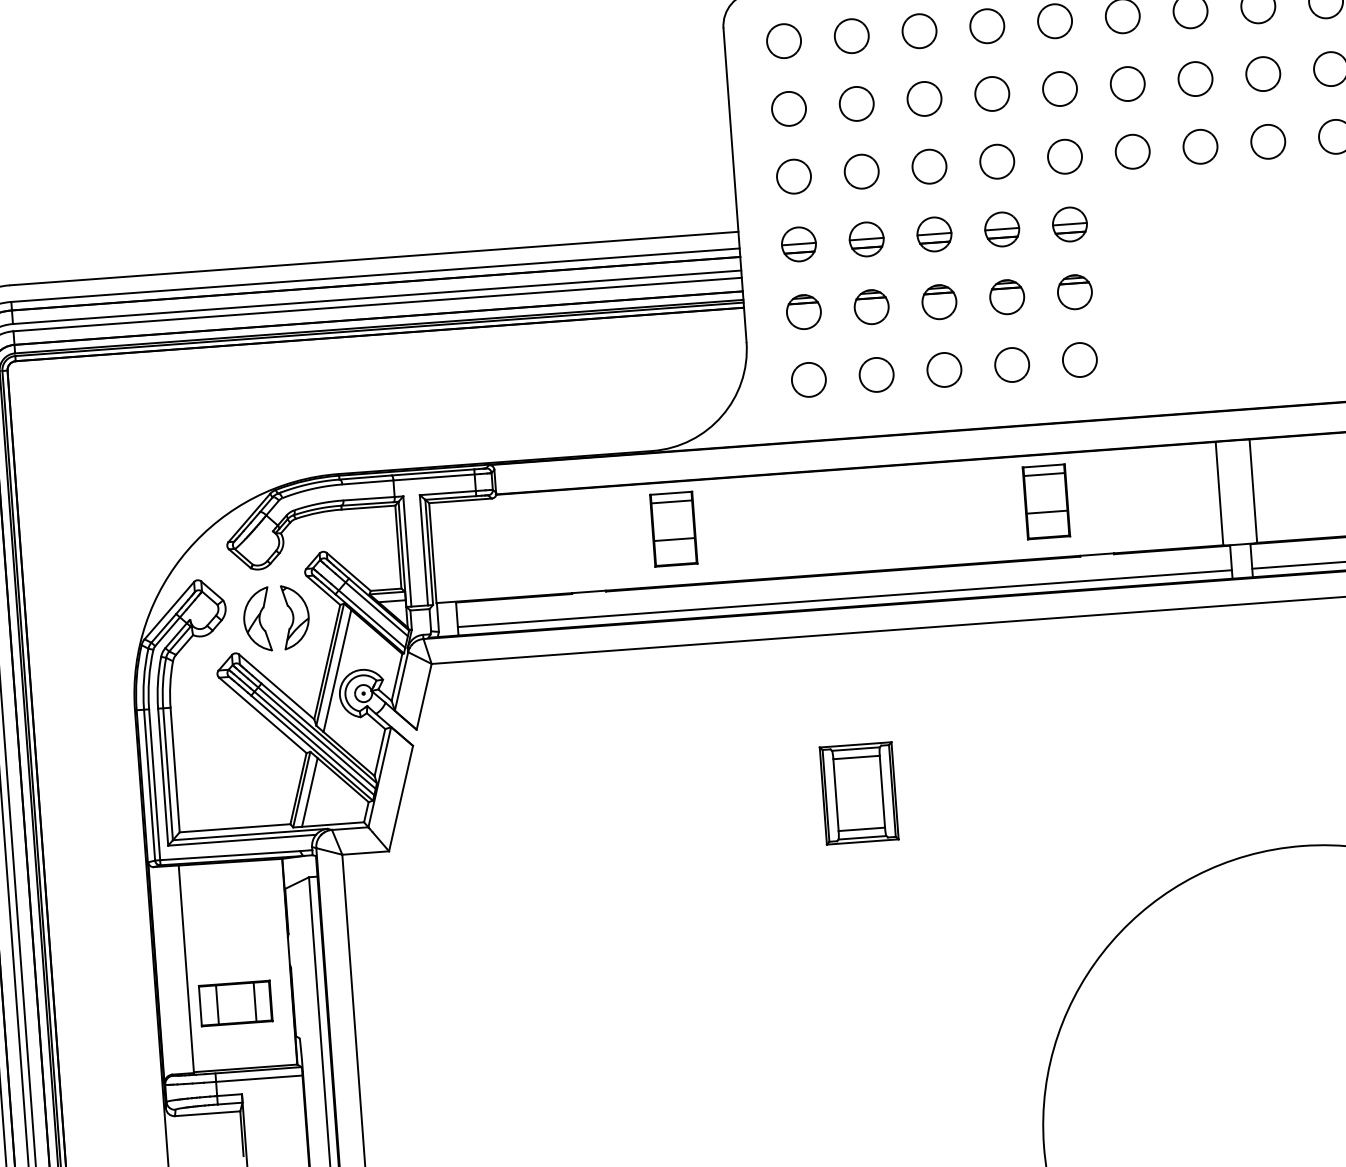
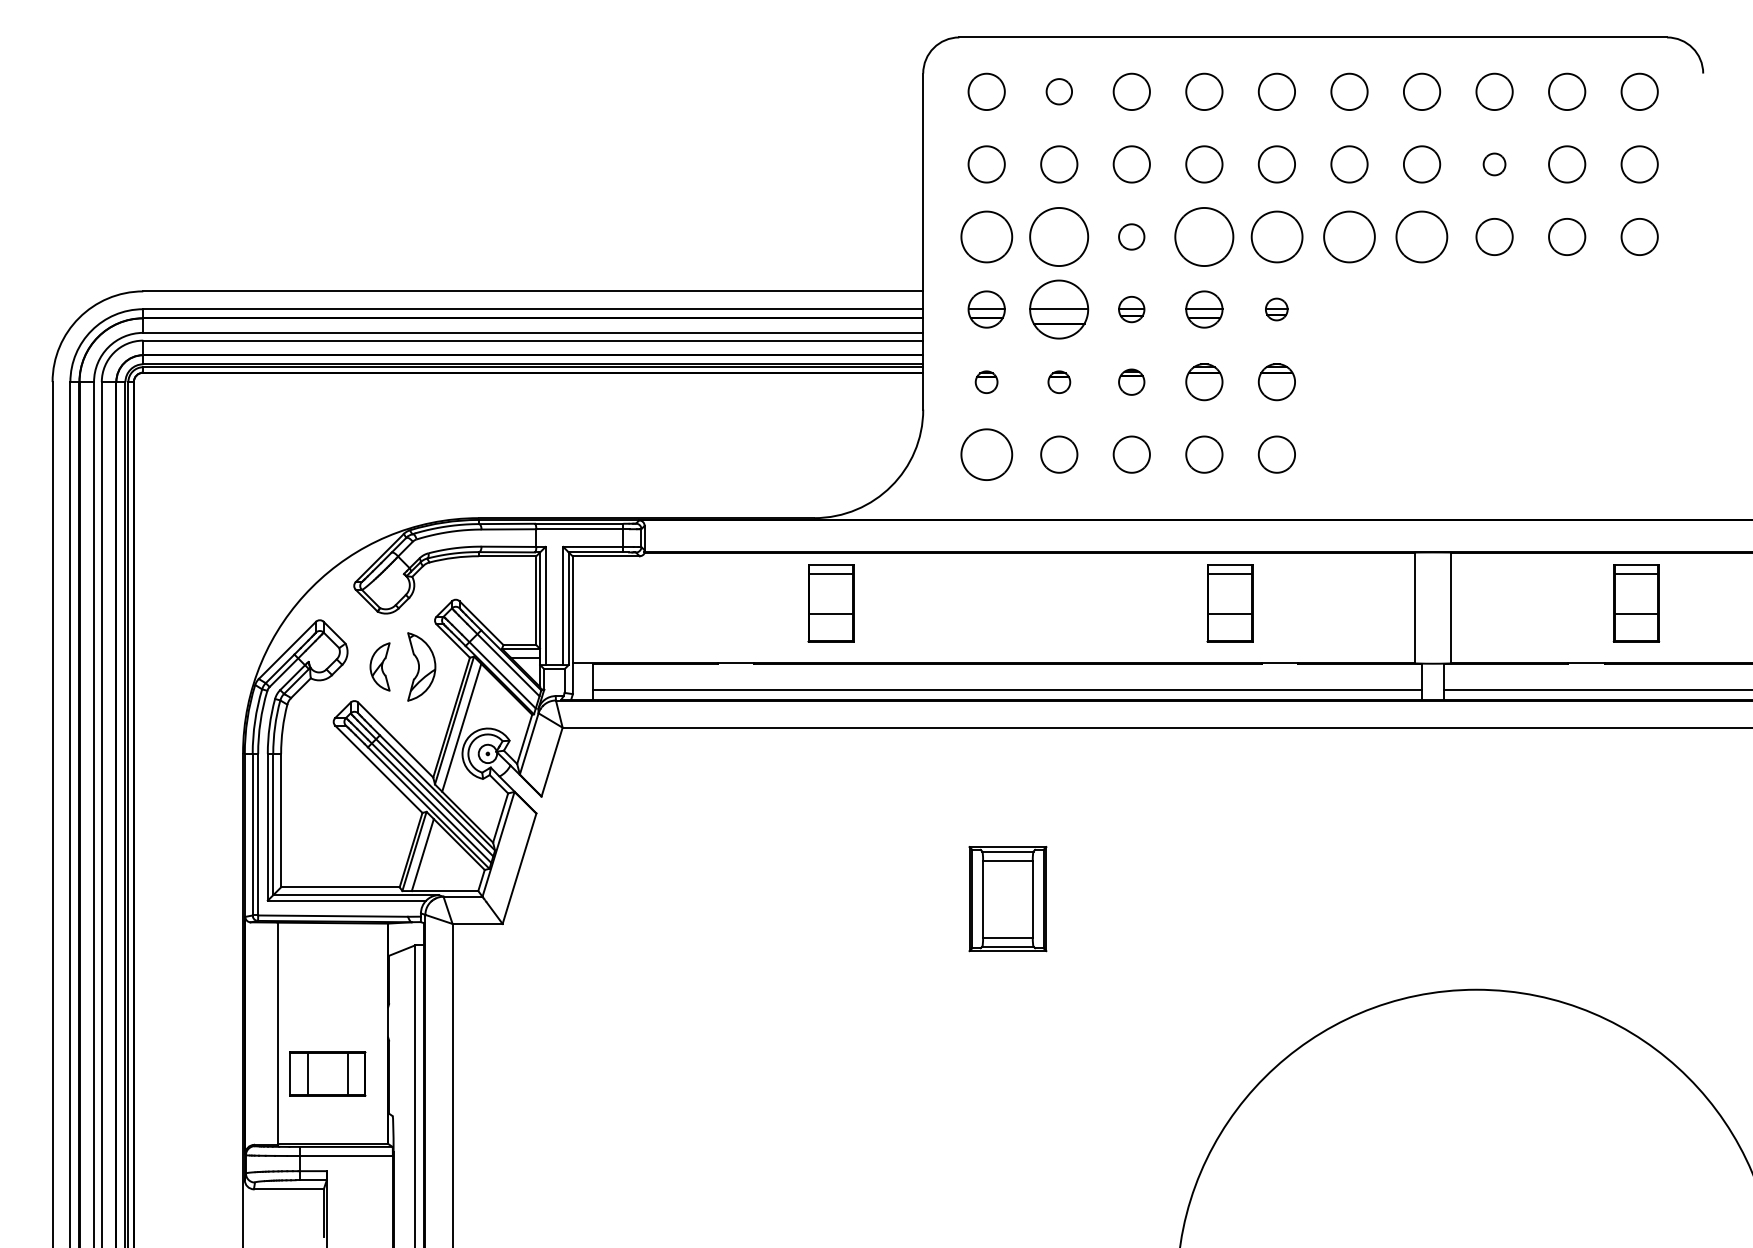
part: (851, 35) -> (1059, 91), size x0.7
part: (1263, 74) -> (1494, 164), size x0.6
part: (1200, 146) -> (1422, 236), size x1.4
part: (1132, 151) -> (1349, 236), size x1.4
part: (1064, 156) -> (1276, 236), size x1.4
part: (997, 161) -> (1204, 236), size x1.6
part: (929, 166) -> (1131, 236), size x0.7
part: (861, 171) -> (1059, 236), size x1.6
part: (793, 176) -> (986, 236), size x1.4
part: (1069, 224) -> (1276, 309), size x0.6
part: (934, 234) -> (1131, 309), size x0.7
part: (866, 239) -> (1059, 309), size x1.6
part: (939, 302) -> (1131, 382), size x0.7
part: (871, 307) -> (1059, 382), size x0.6
part: (803, 312) -> (986, 382), size x0.6
part: (808, 379) -> (986, 454), size x1.4
part: (256, 619) -> (379, 666), size x0.7

